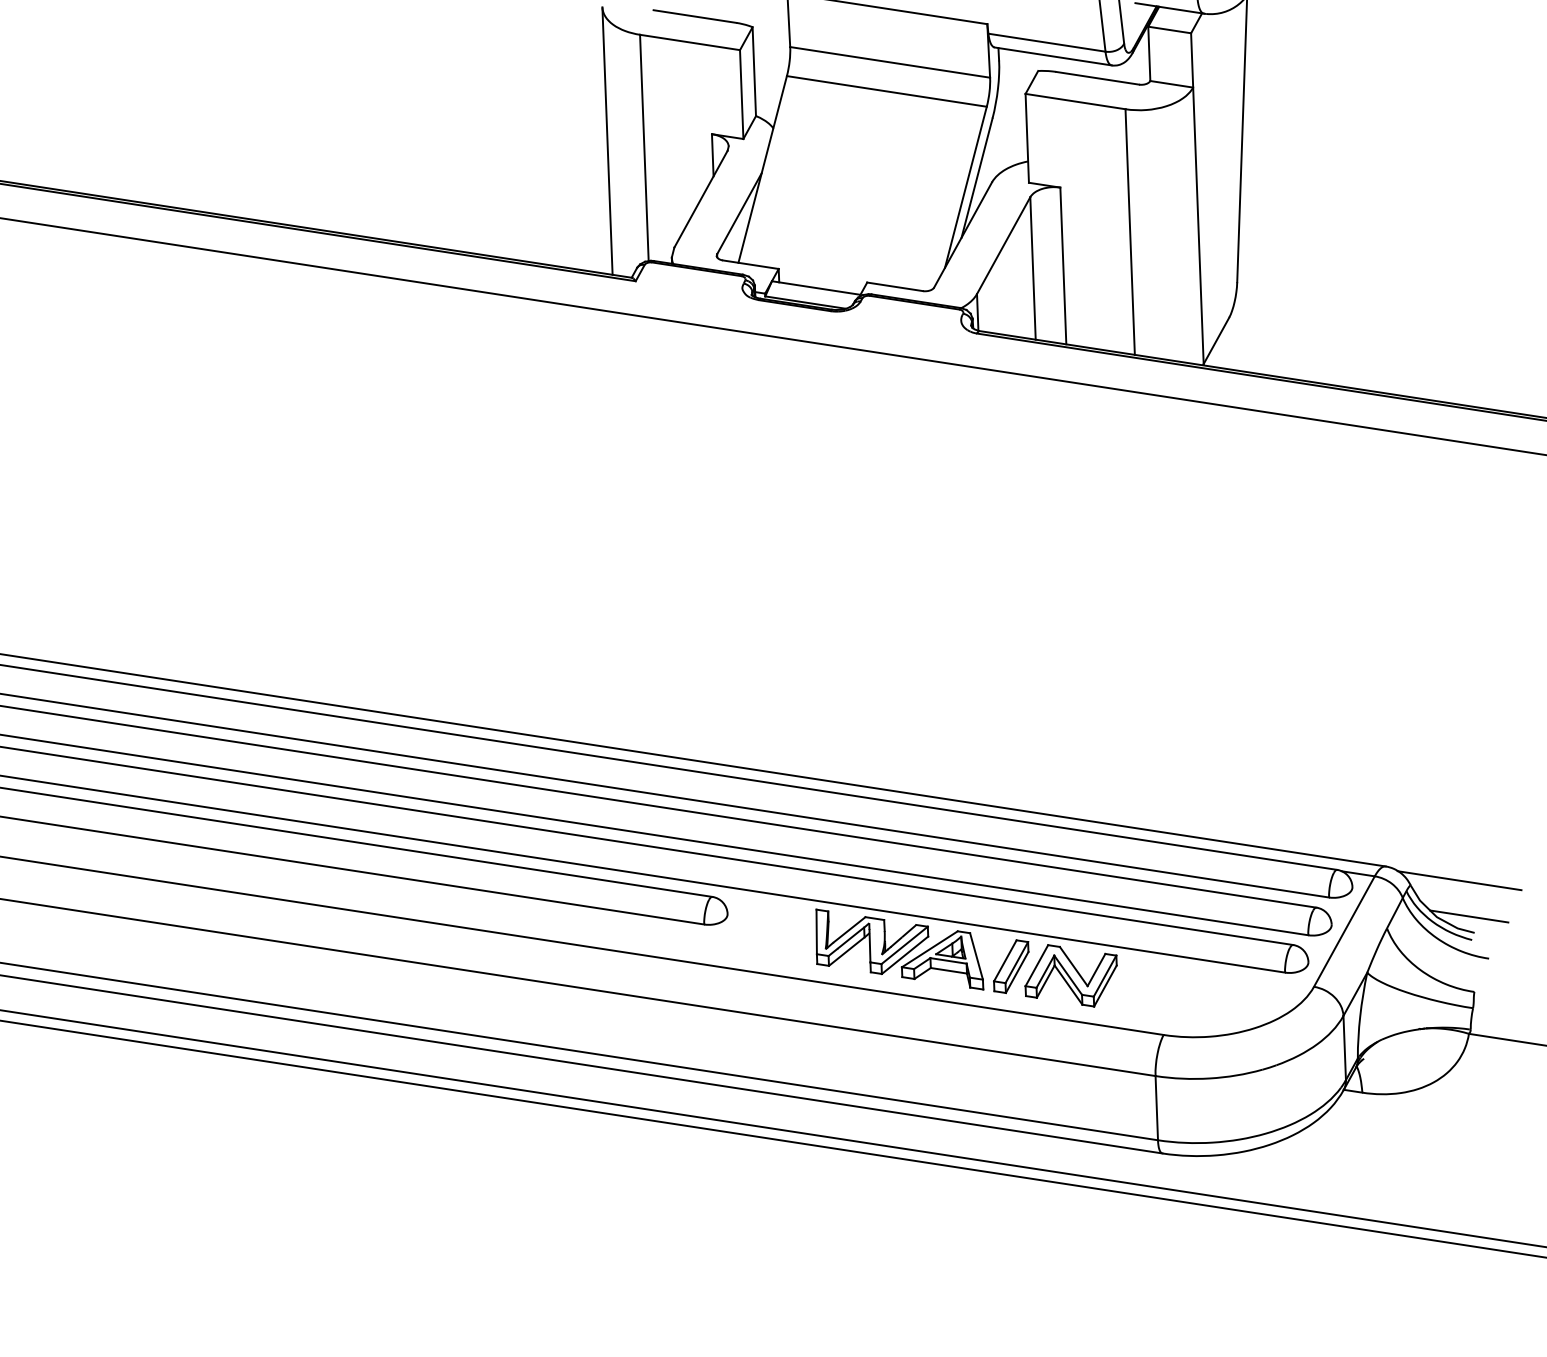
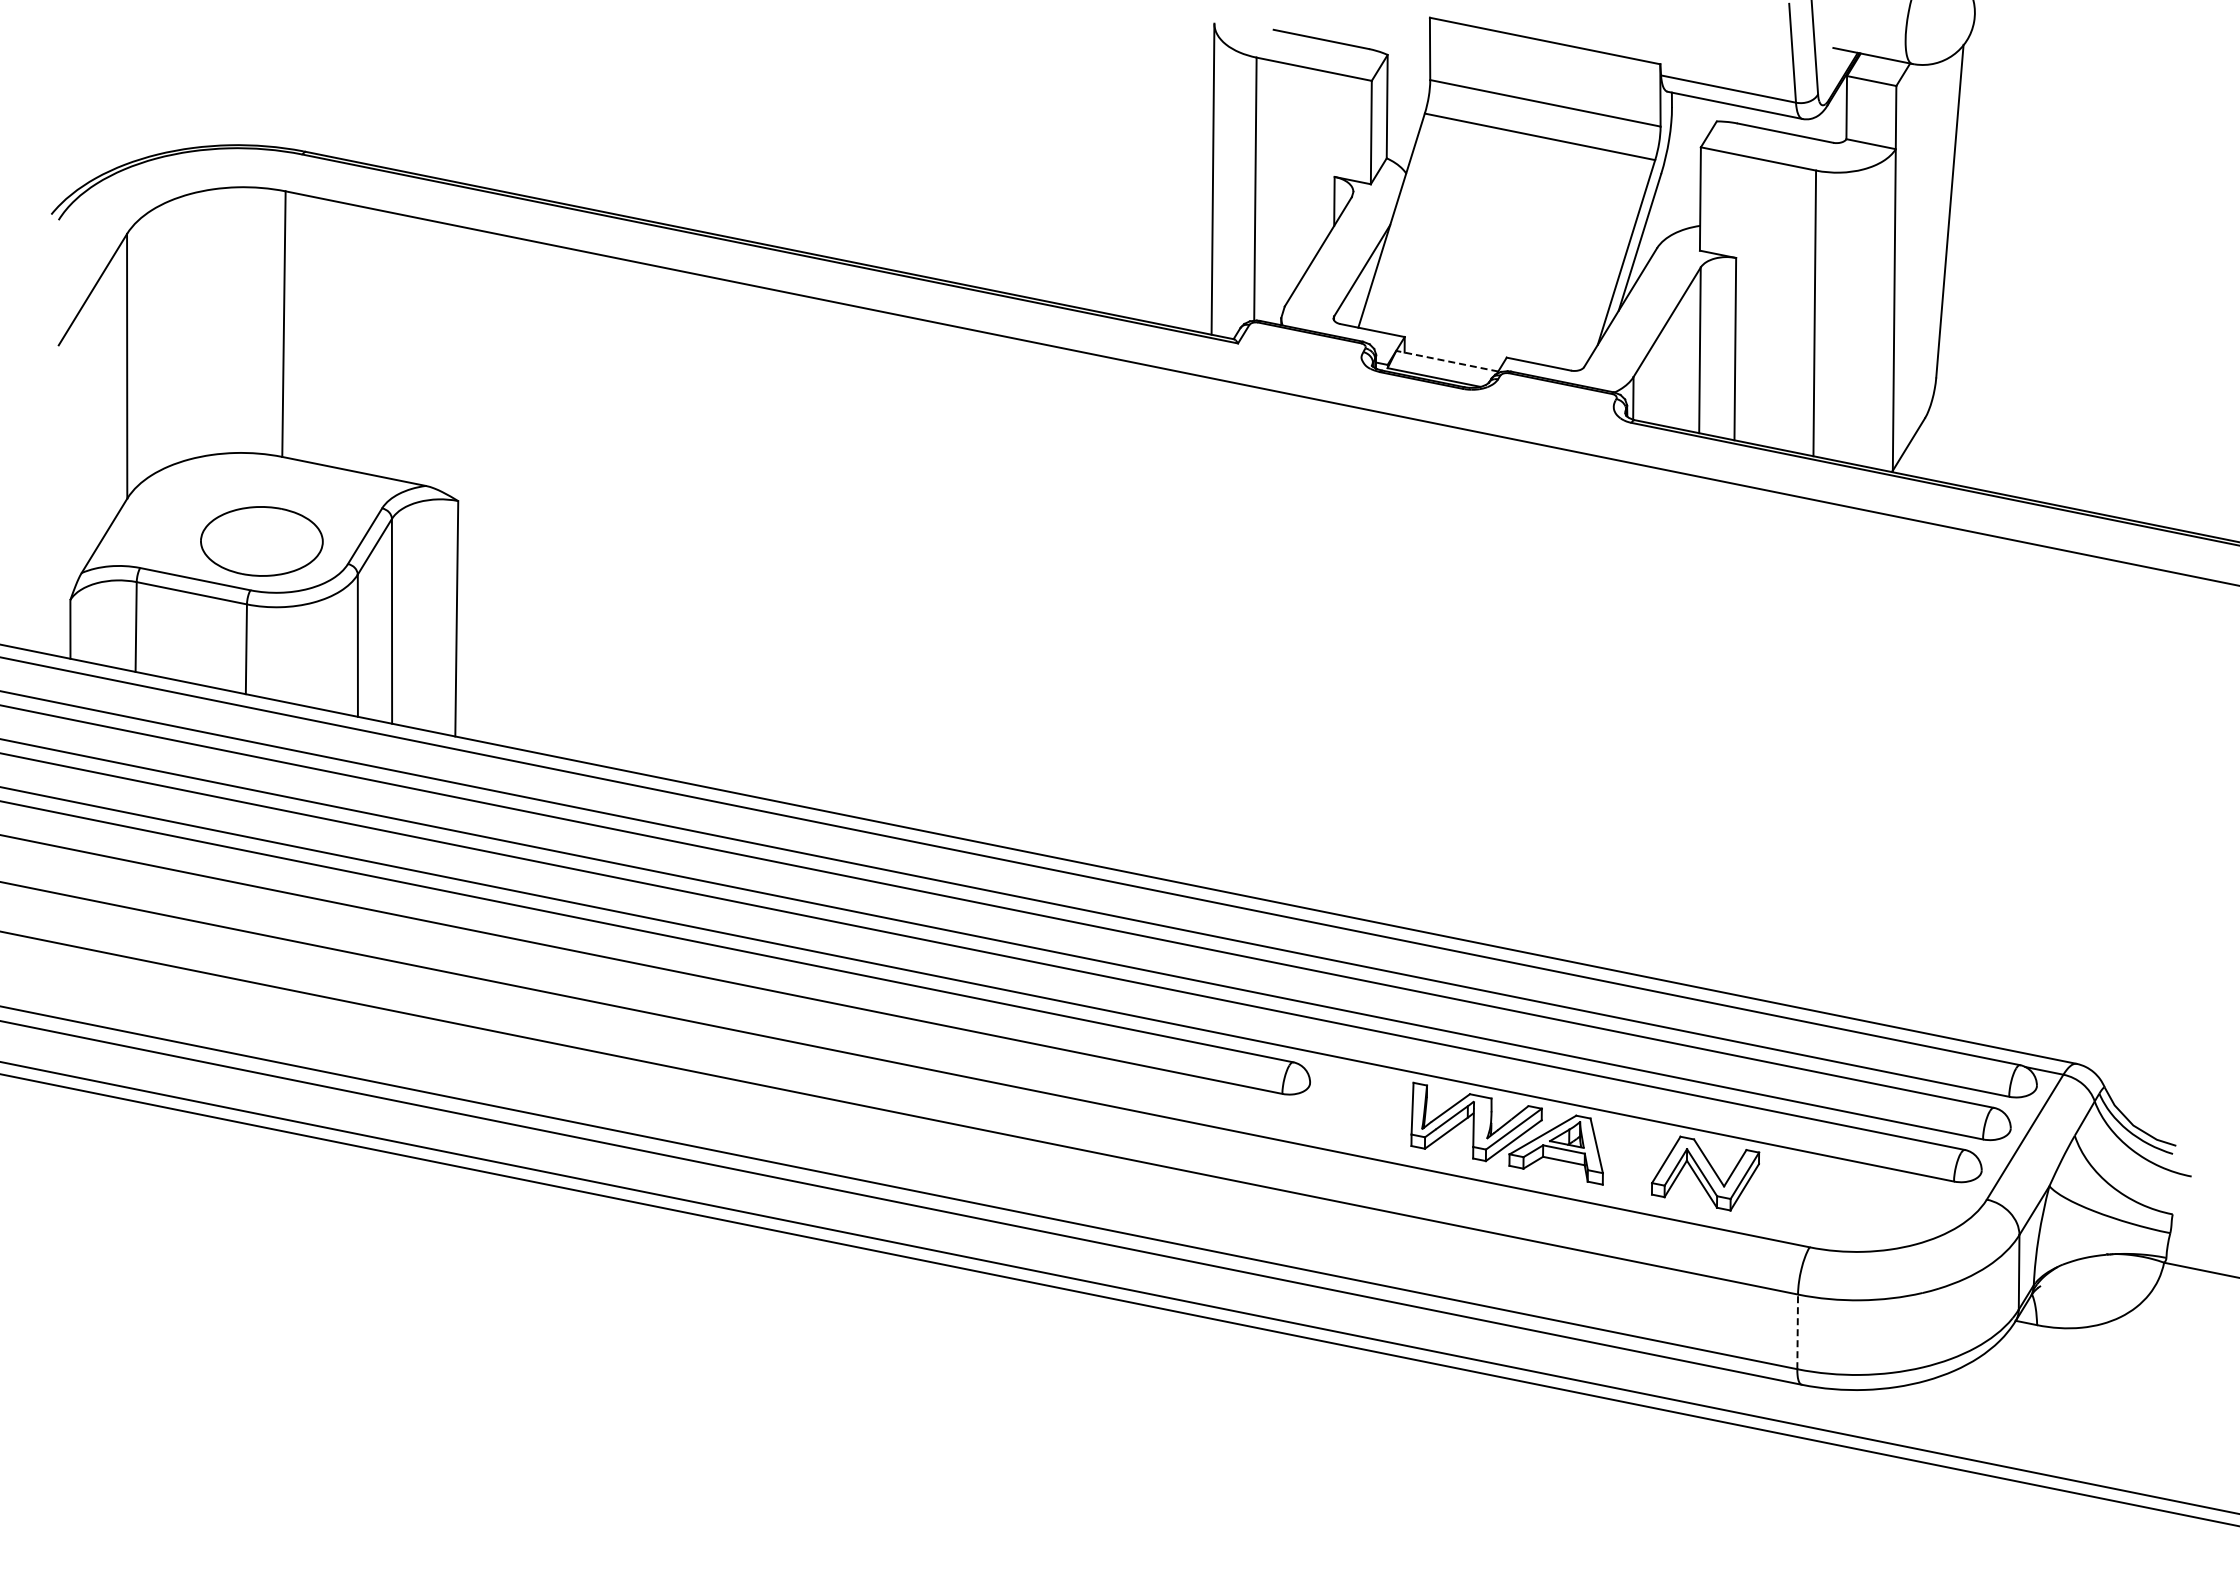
line: (815, 288) -> (1446, 361), solid -> dashed
line: (1459, 880) -> (2161, 1084), removed
line: (1468, 916) -> (2170, 1126), removed
part: (1011, 966) -> (1636, 1159), removed
line: (1156, 1107) -> (1797, 1331), solid -> dashed

